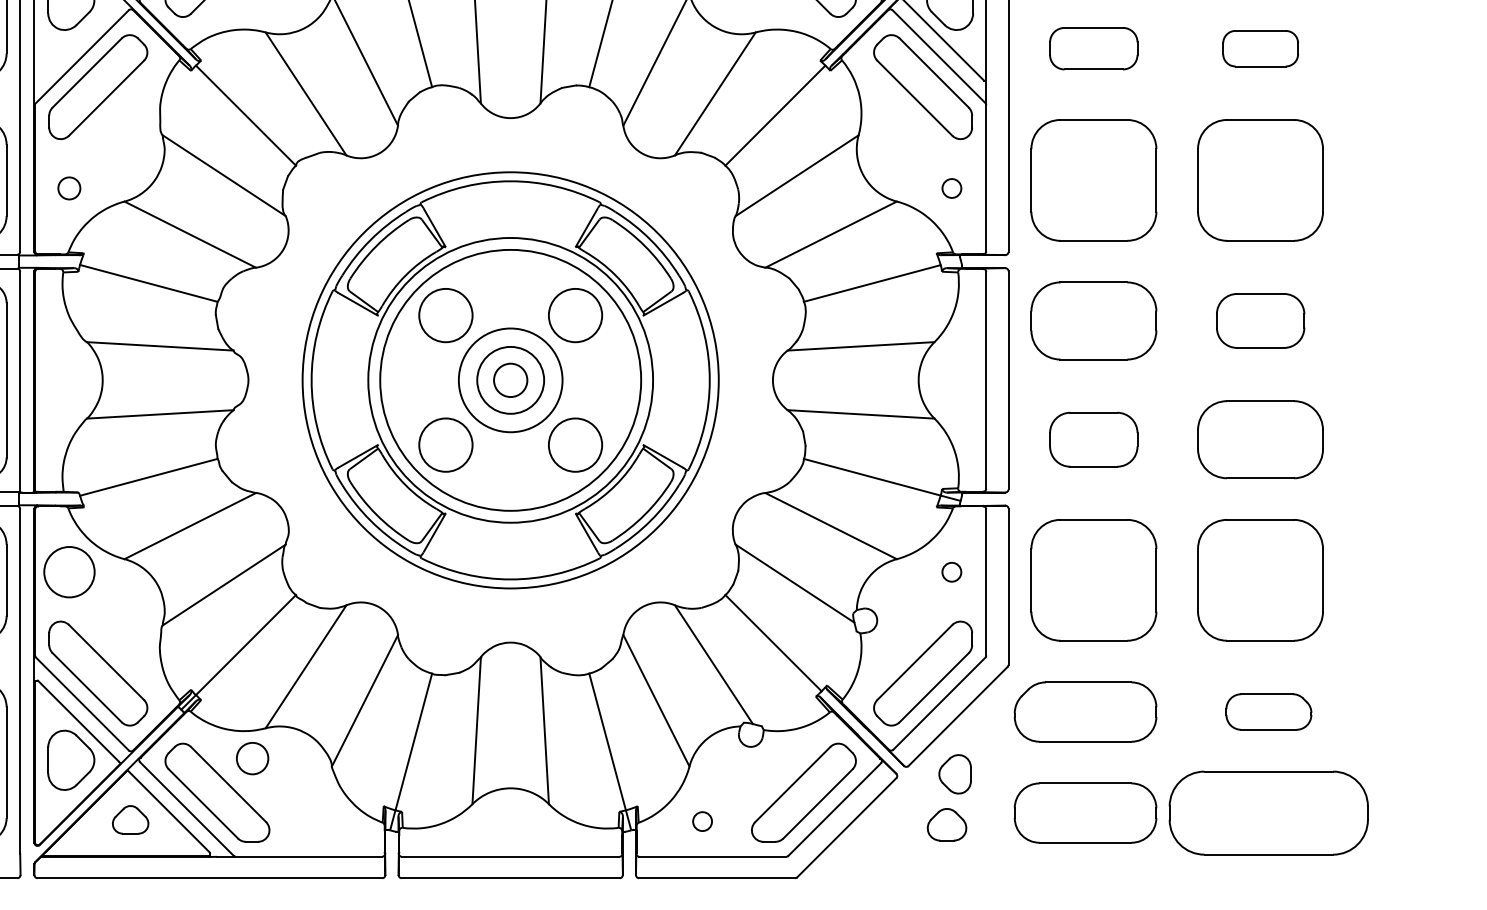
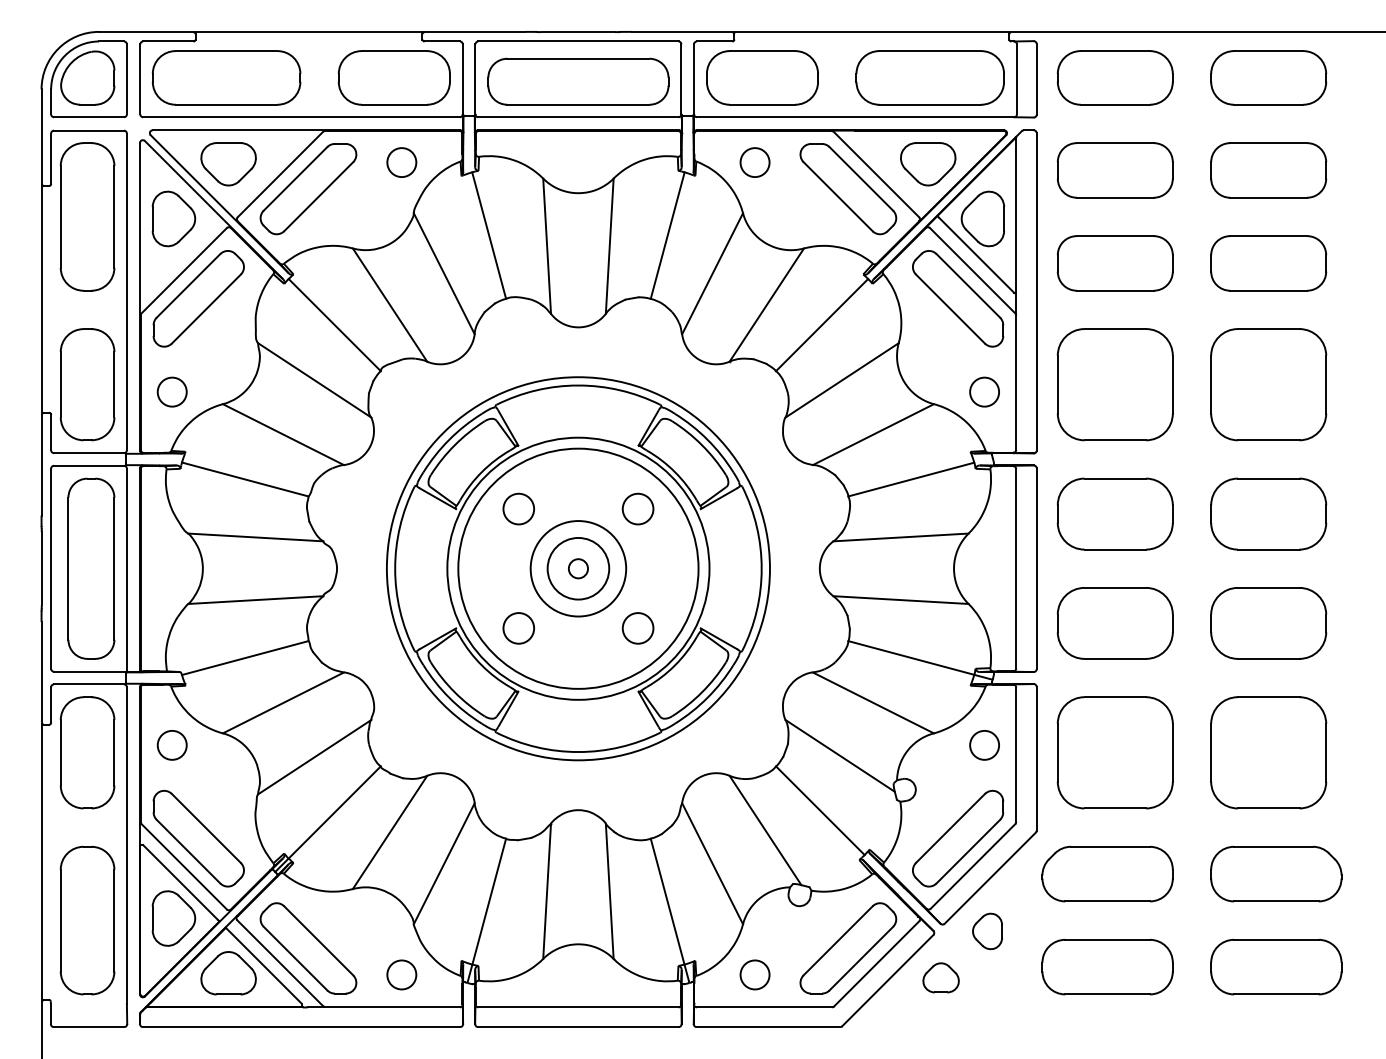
part: (1093, 48) -> (1114, 263), size x1.43
part: (1260, 48) -> (1268, 263), size x1.67
circle: (68, 187) -> (171, 391), size x1.43
circle: (951, 187) -> (984, 391), size x1.67
circle: (445, 314) -> (518, 508), size x0.62
circle: (574, 314) -> (637, 508), size x0.62
part: (1260, 320) -> (1268, 513), size x1.43
circle: (510, 380) -> (578, 568), size x0.62
part: (1093, 439) -> (1114, 623), size x1.43
circle: (445, 445) -> (518, 628), size x0.62
circle: (574, 445) -> (637, 628), size x0.62
circle: (68, 571) -> (171, 744), size x0.62
circle: (951, 572) -> (984, 745), size x1.67
part: (1269, 711) -> (1276, 873), size x1.67
circle: (252, 758) -> (401, 974), moved
part: (1269, 812) -> (1276, 966), size x0.71
part: (130, 820) -> (228, 973), size x1.67
circle: (701, 821) -> (754, 974), size x1.67
part: (946, 824) -> (940, 977), moved

